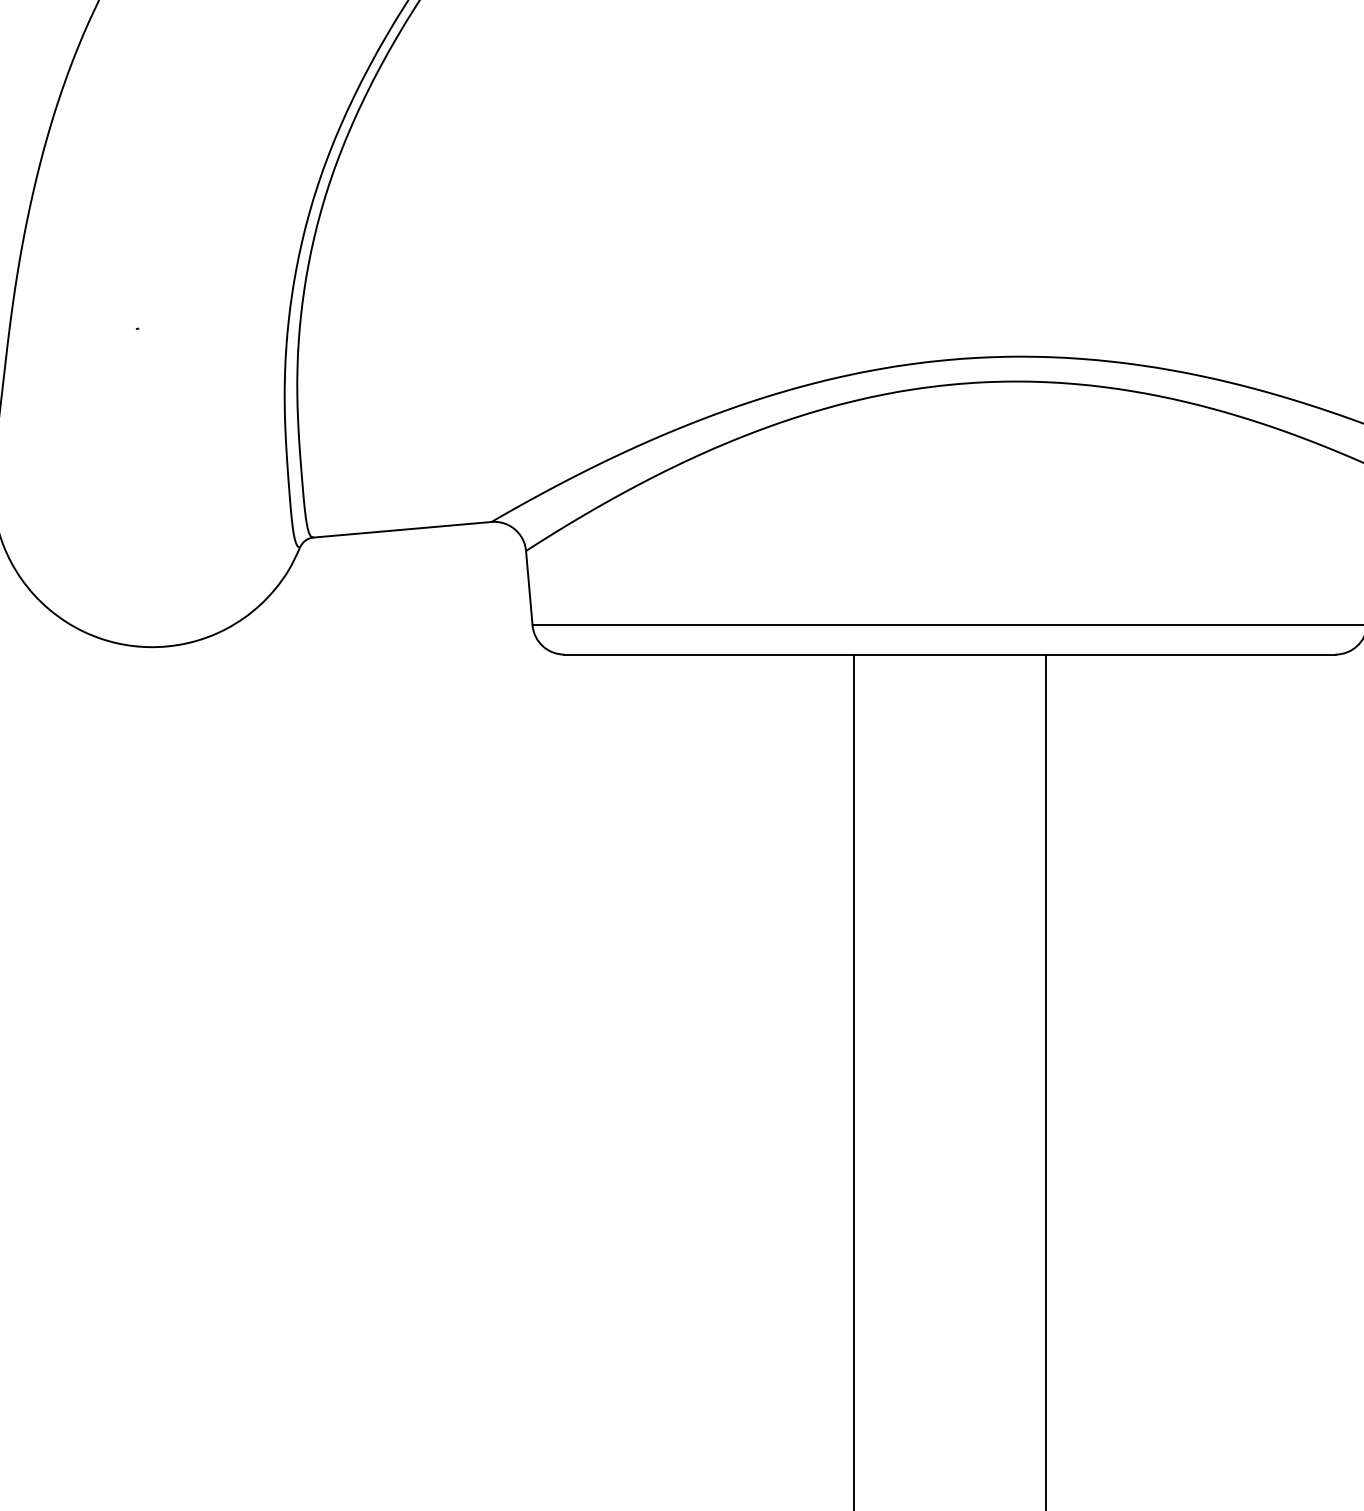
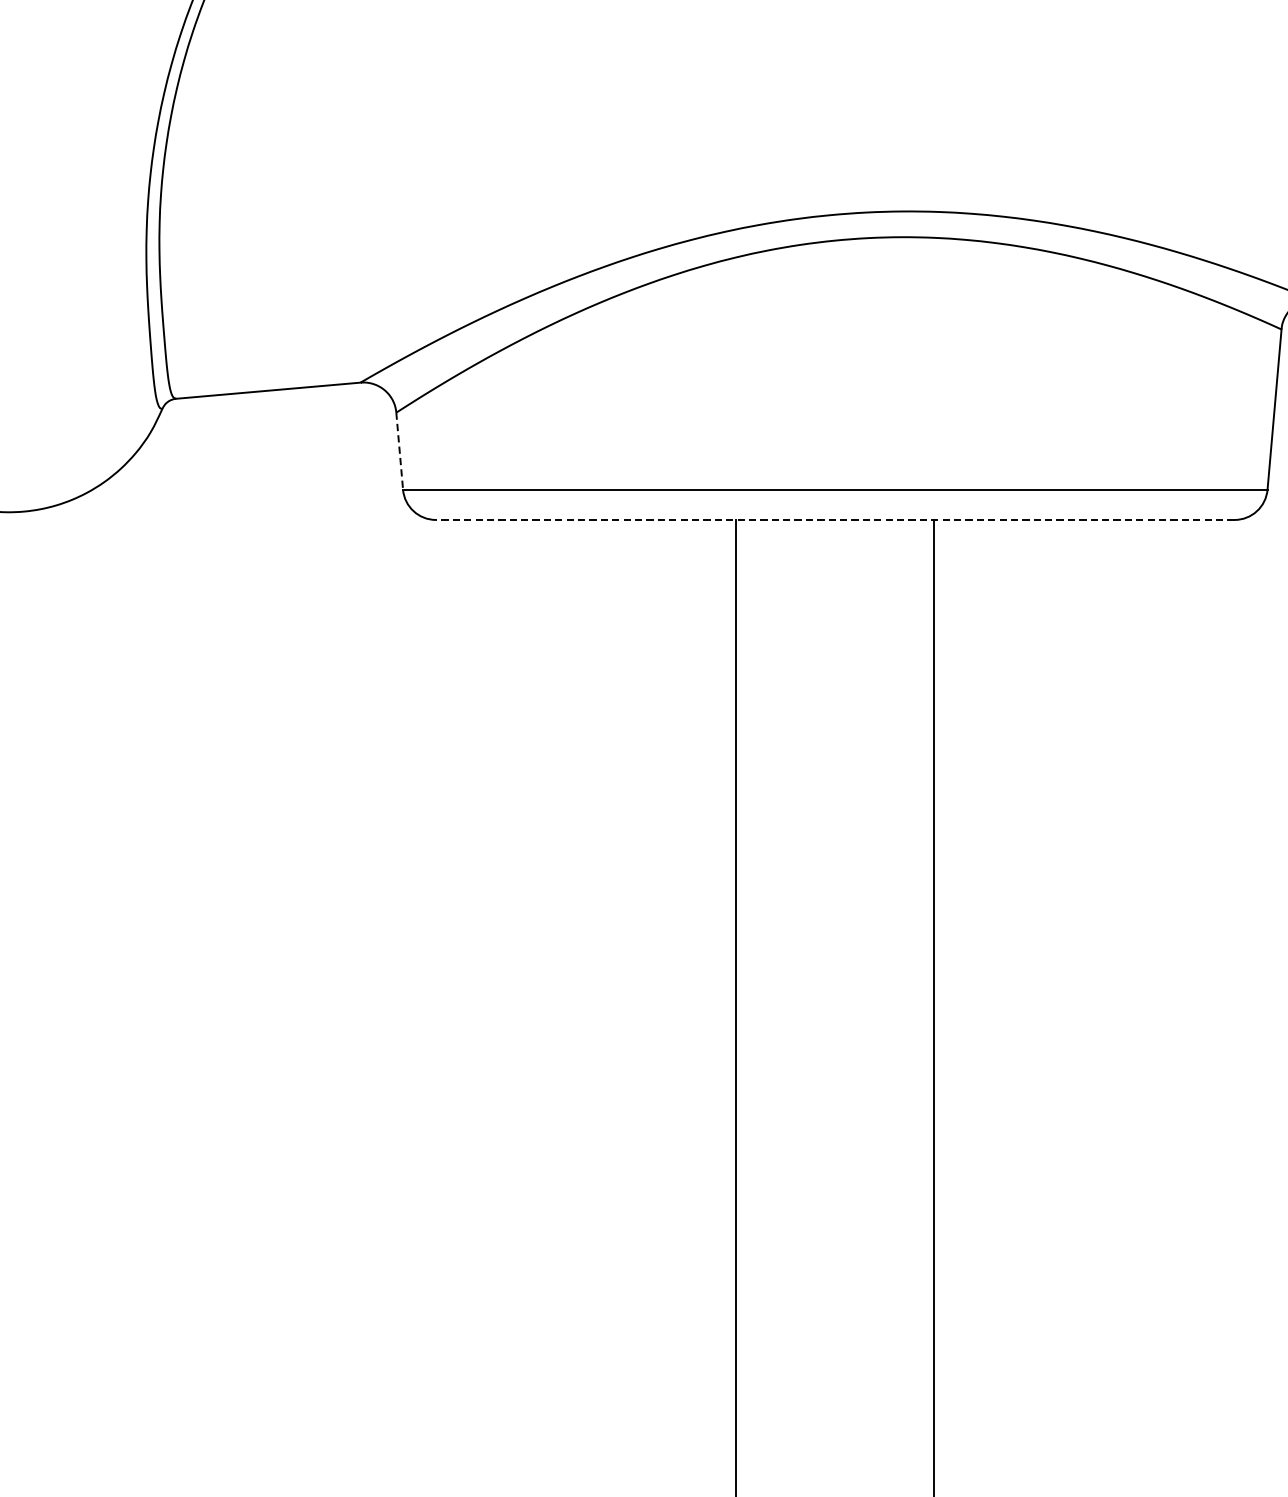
line: (529, 588) -> (399, 451), solid -> dashed
line: (949, 654) -> (834, 519), solid -> dashed

